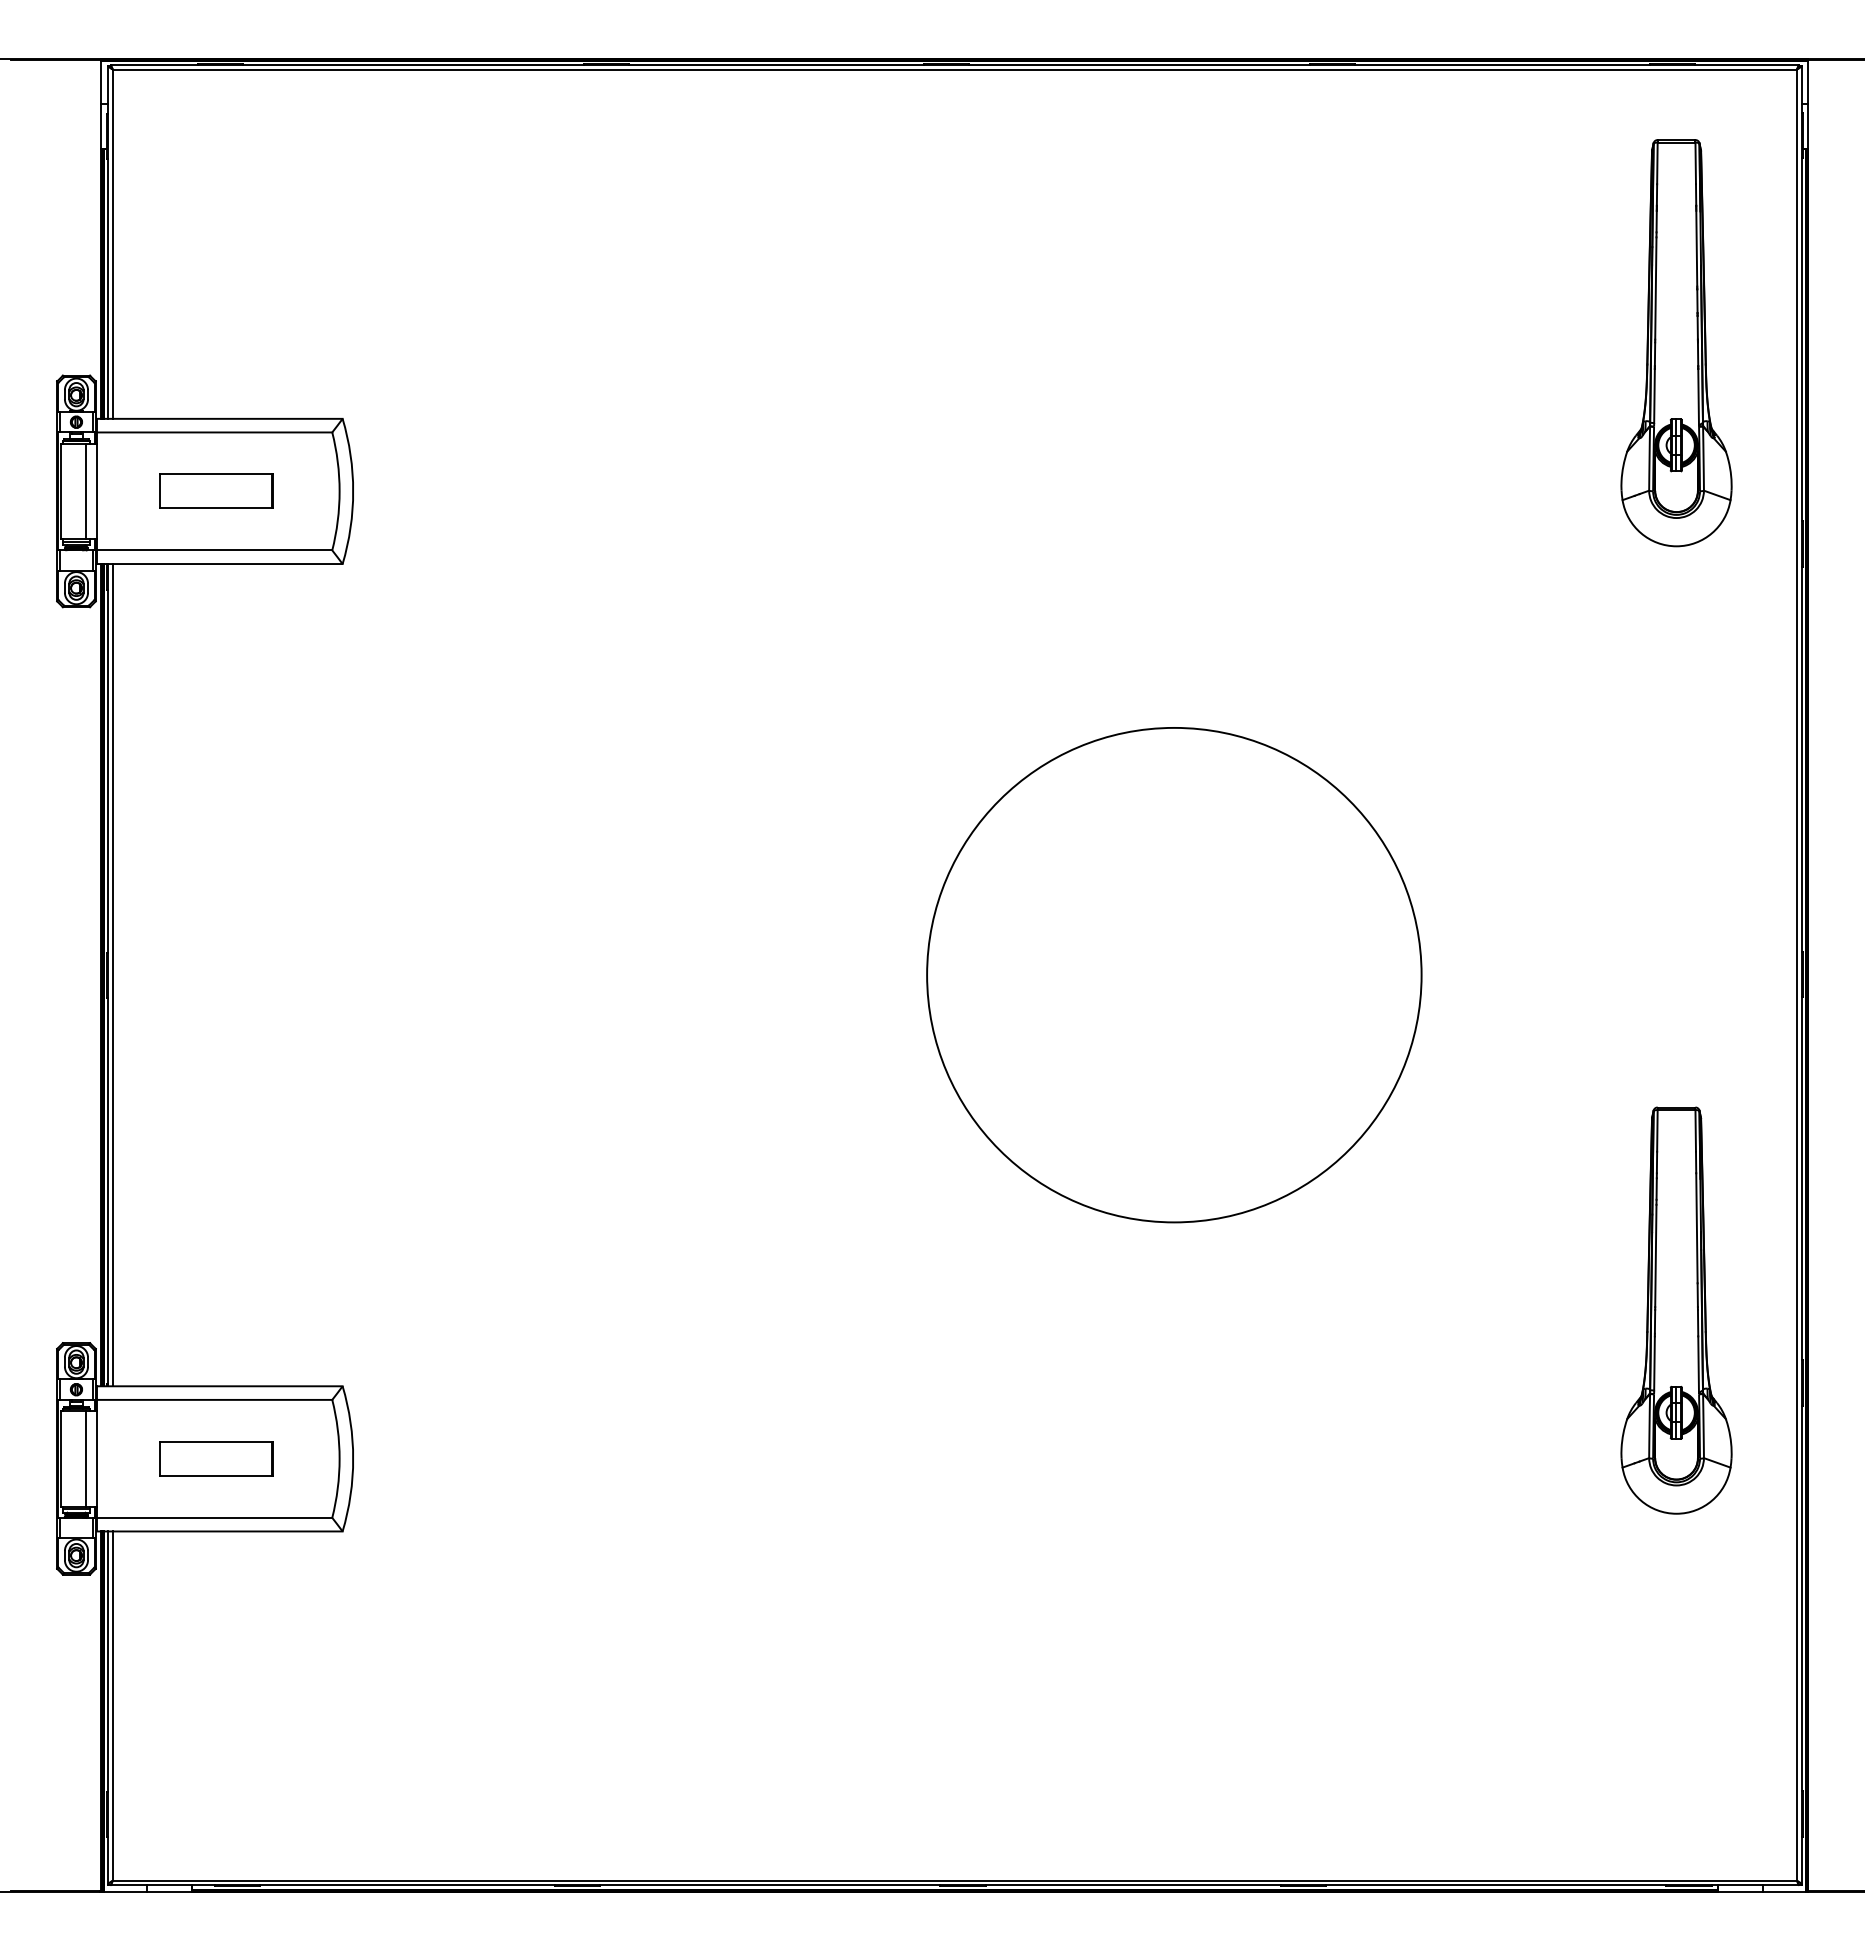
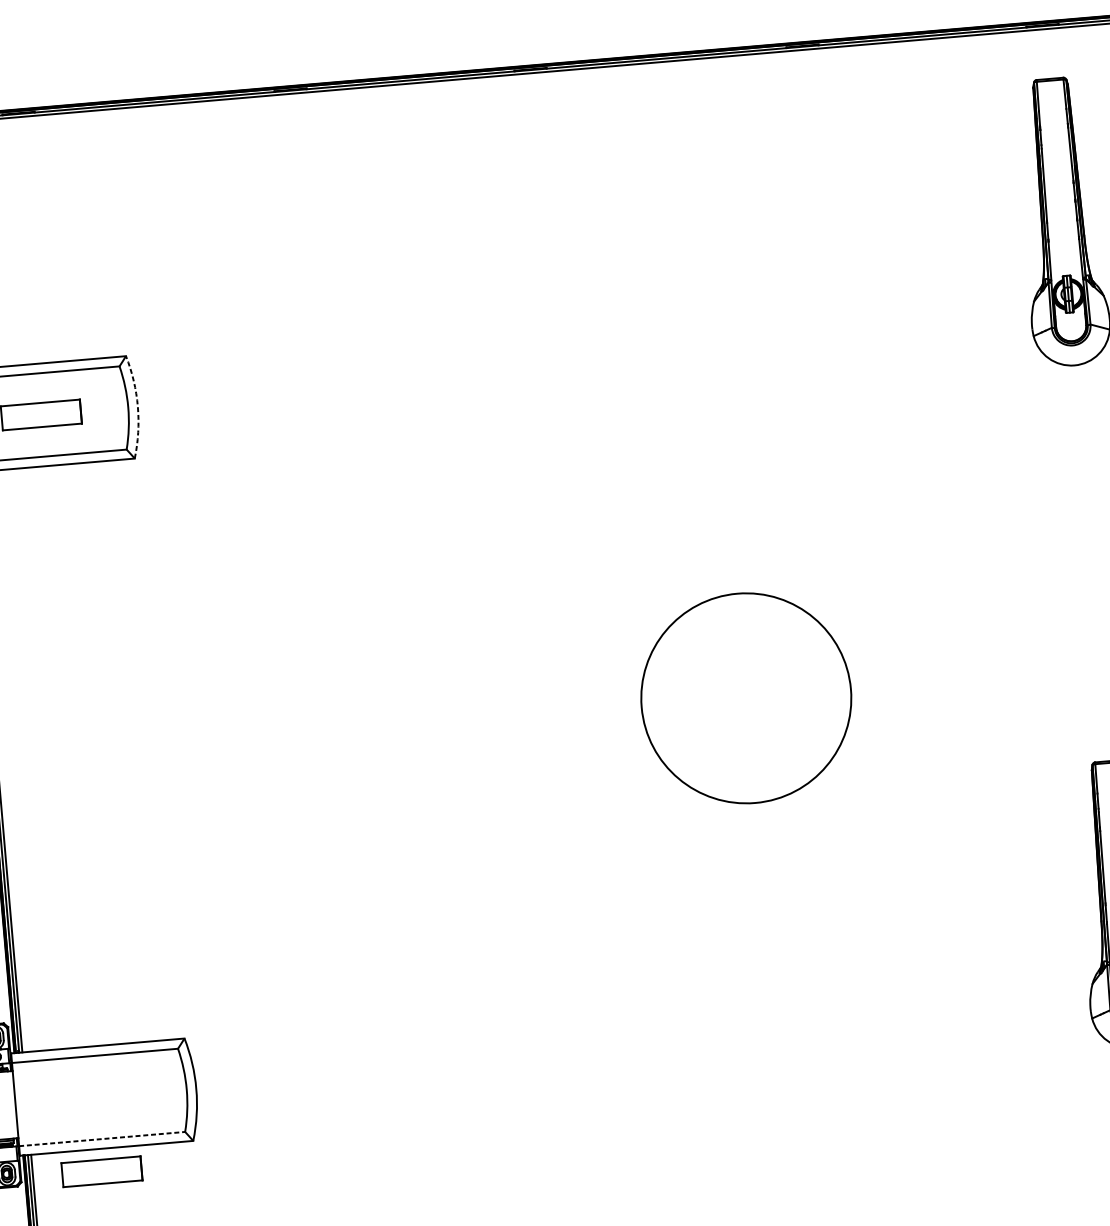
arc: (353, 491) -> (138, 406), solid -> dashed
circle: (1174, 975) -> (746, 698), size x0.6
line: (86, 1458) -> (8, 1104), removed
part: (216, 1458) -> (102, 1171), moved
line: (214, 1517) -> (102, 1138), solid -> dashed

